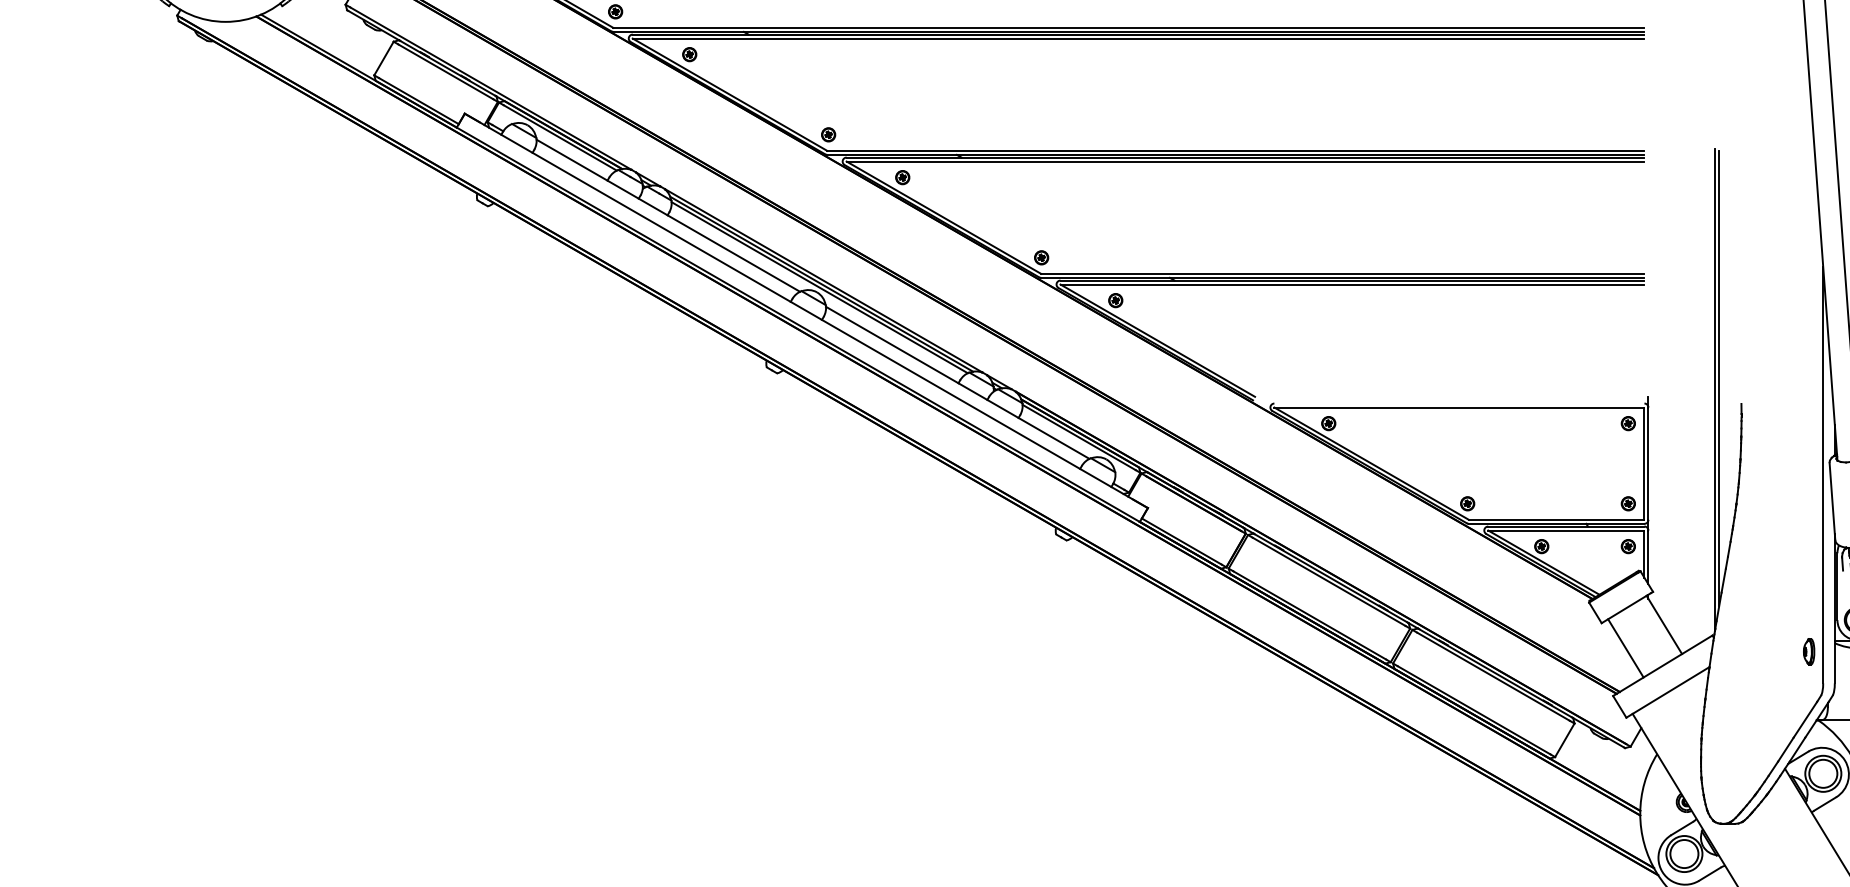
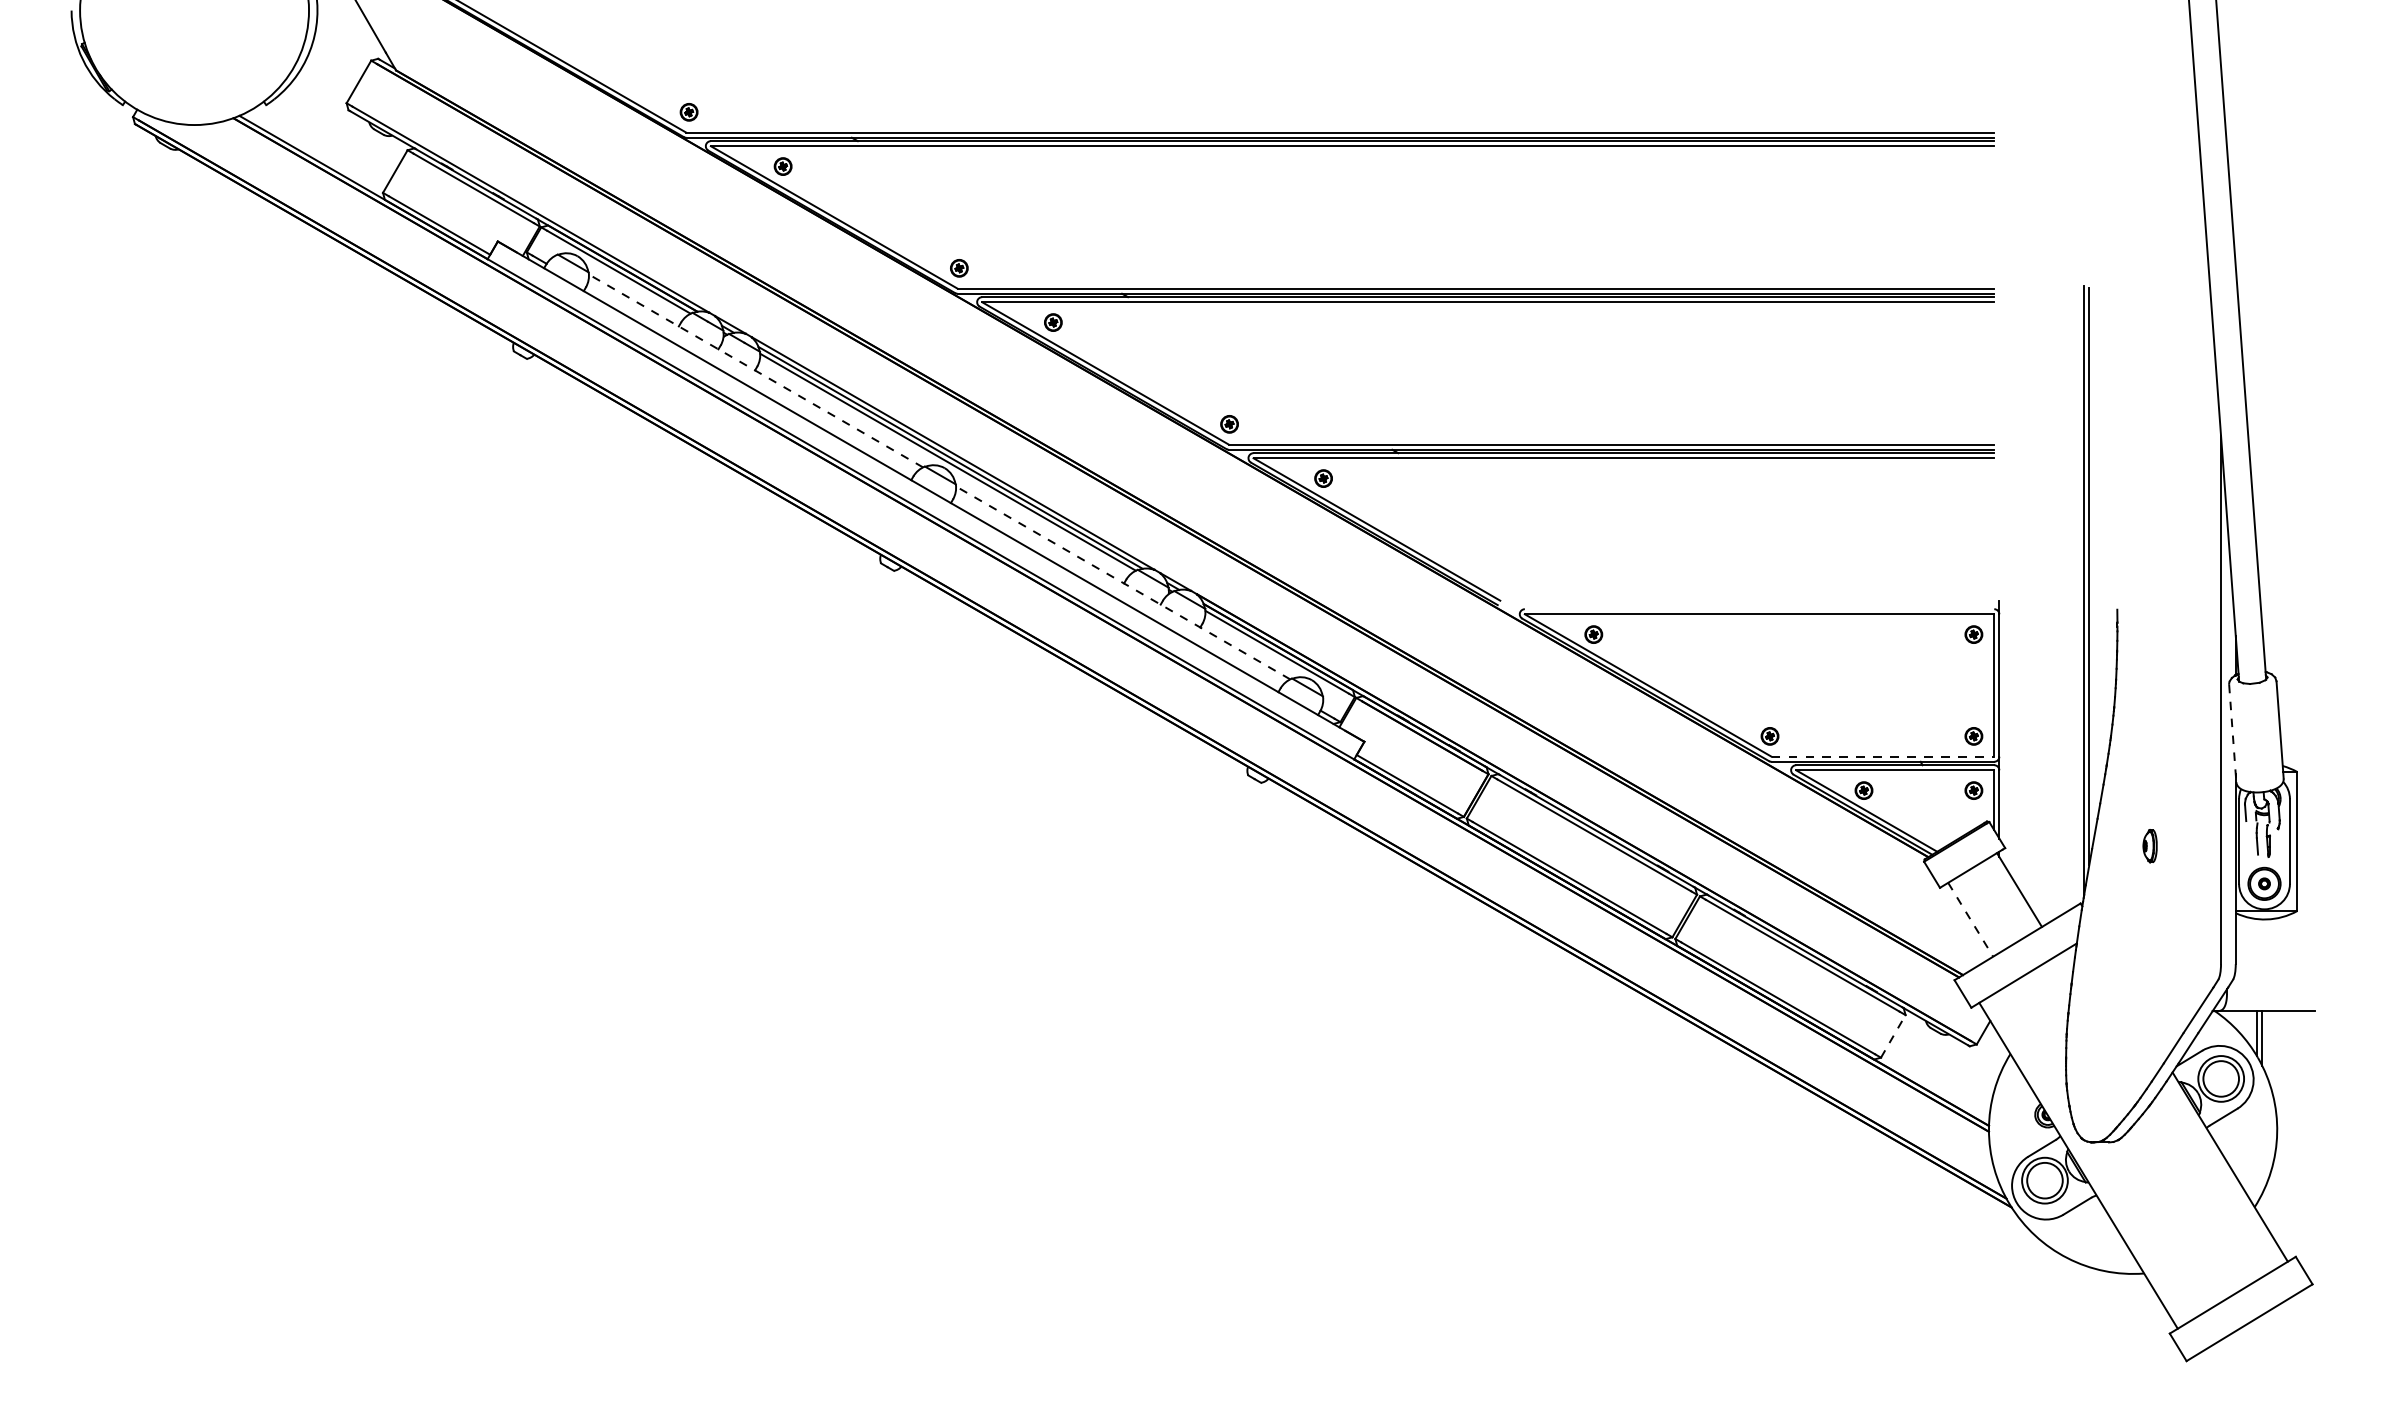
line: (668, 215) -> (756, 370), solid -> dashed
line: (958, 382) -> (1123, 582), solid -> dashed
line: (1832, 501) -> (2232, 733), solid -> dashed
line: (1557, 519) -> (1883, 756), solid -> dashed
line: (1625, 648) -> (1970, 920), solid -> dashed
part: (1808, 652) -> (2149, 846), moved
line: (1565, 740) -> (1893, 1036), solid -> dashed

